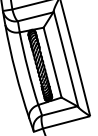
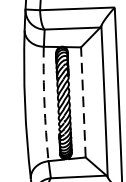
line: (52, 62) -> (83, 102), solid -> dashed
arc: (27, 68) -> (43, 103), solid -> dashed

